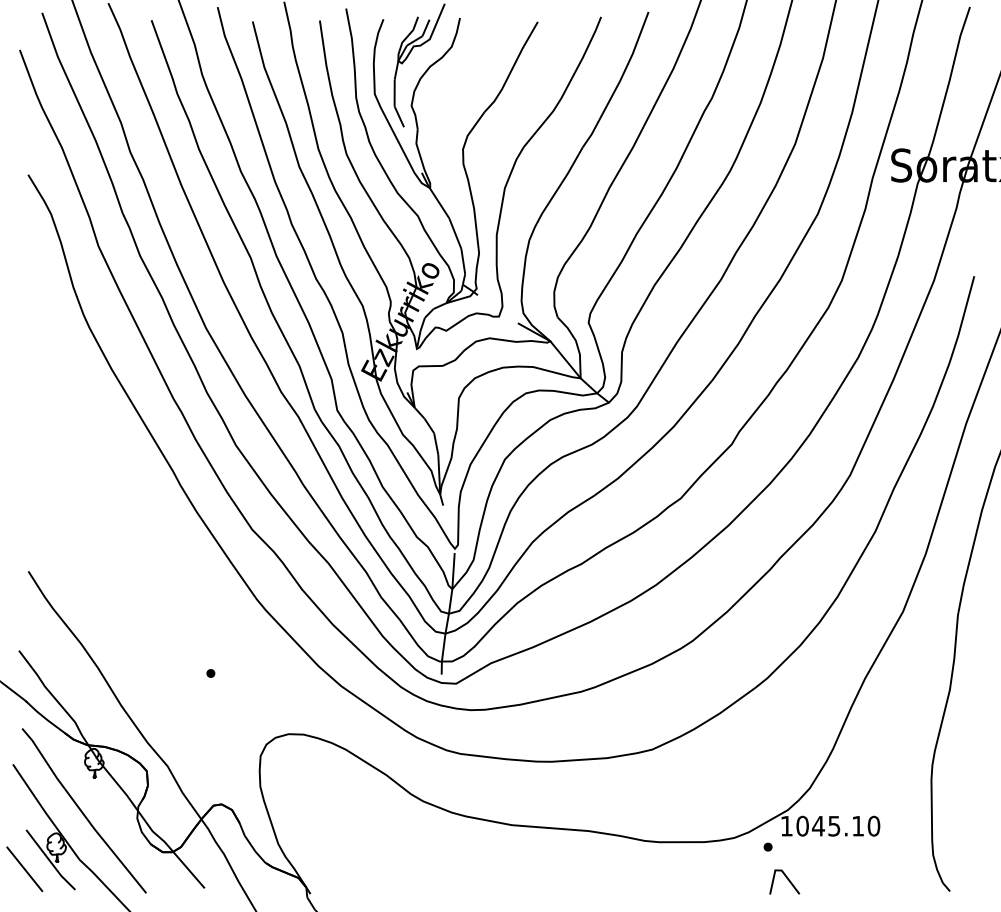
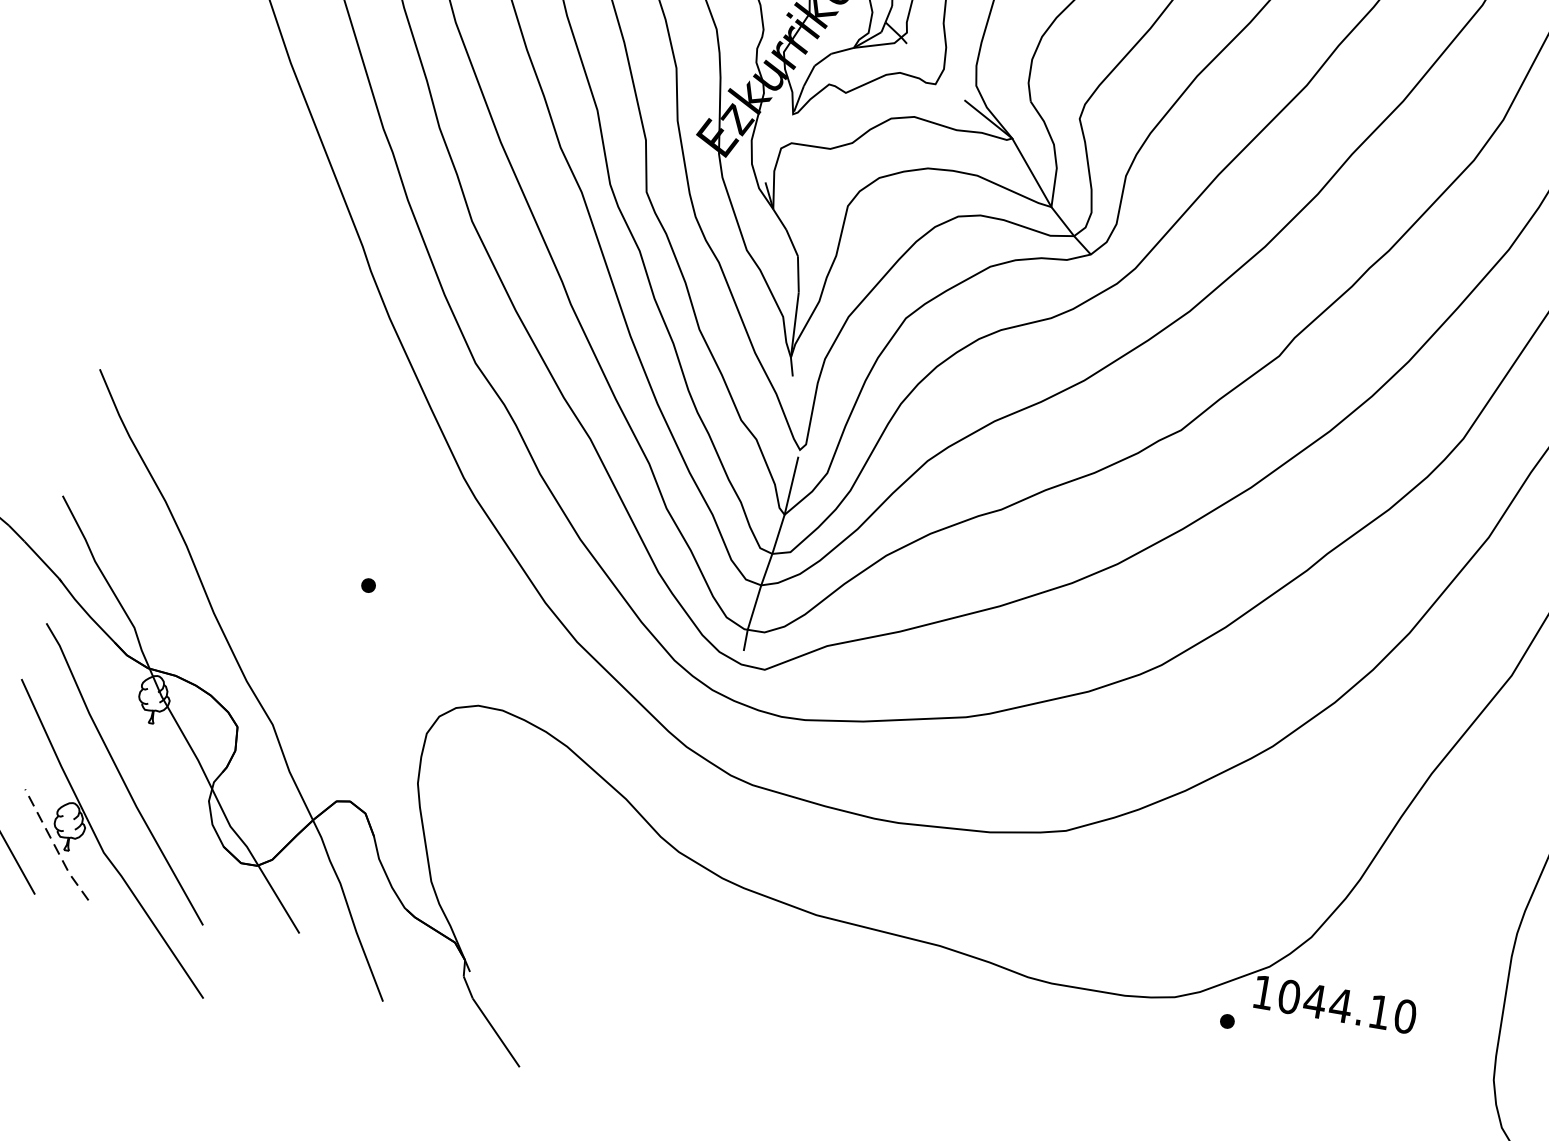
text: (833, 826) -> (1339, 1005), 1045.10 -> 1044.10
line: (49, 860) -> (54, 845), solid -> dashed
line: (786, 878) -> (1248, 1077), removed

